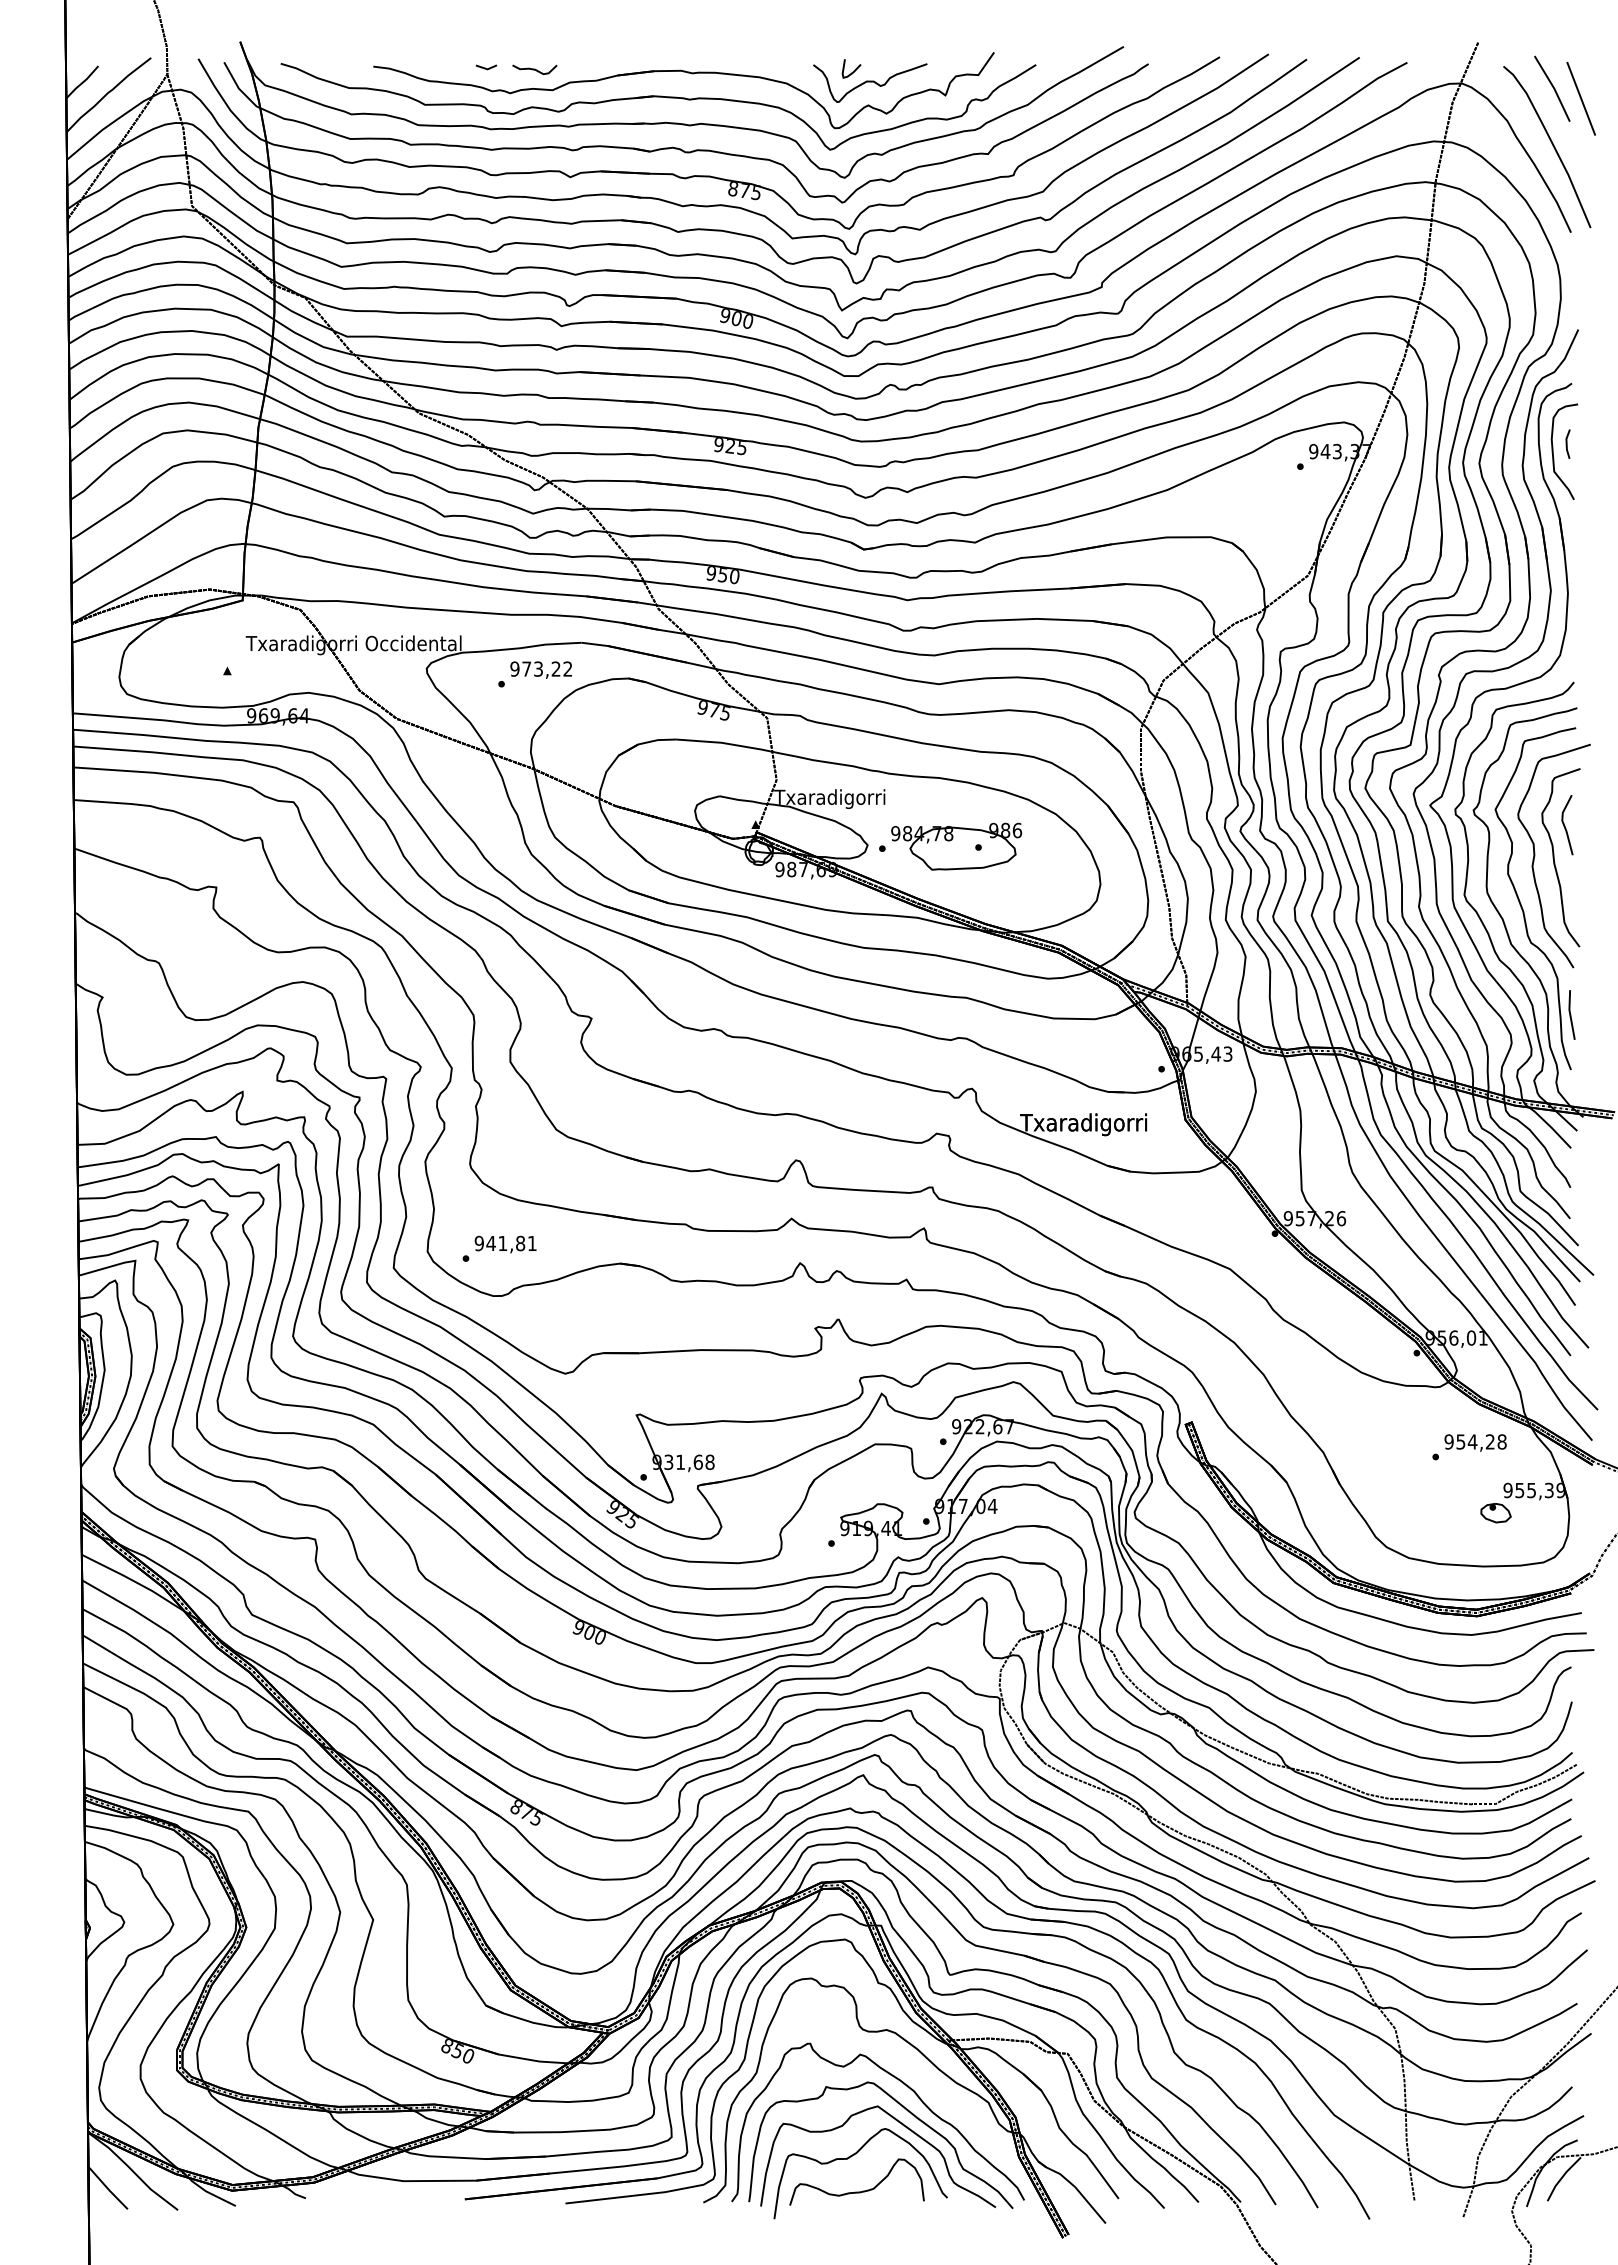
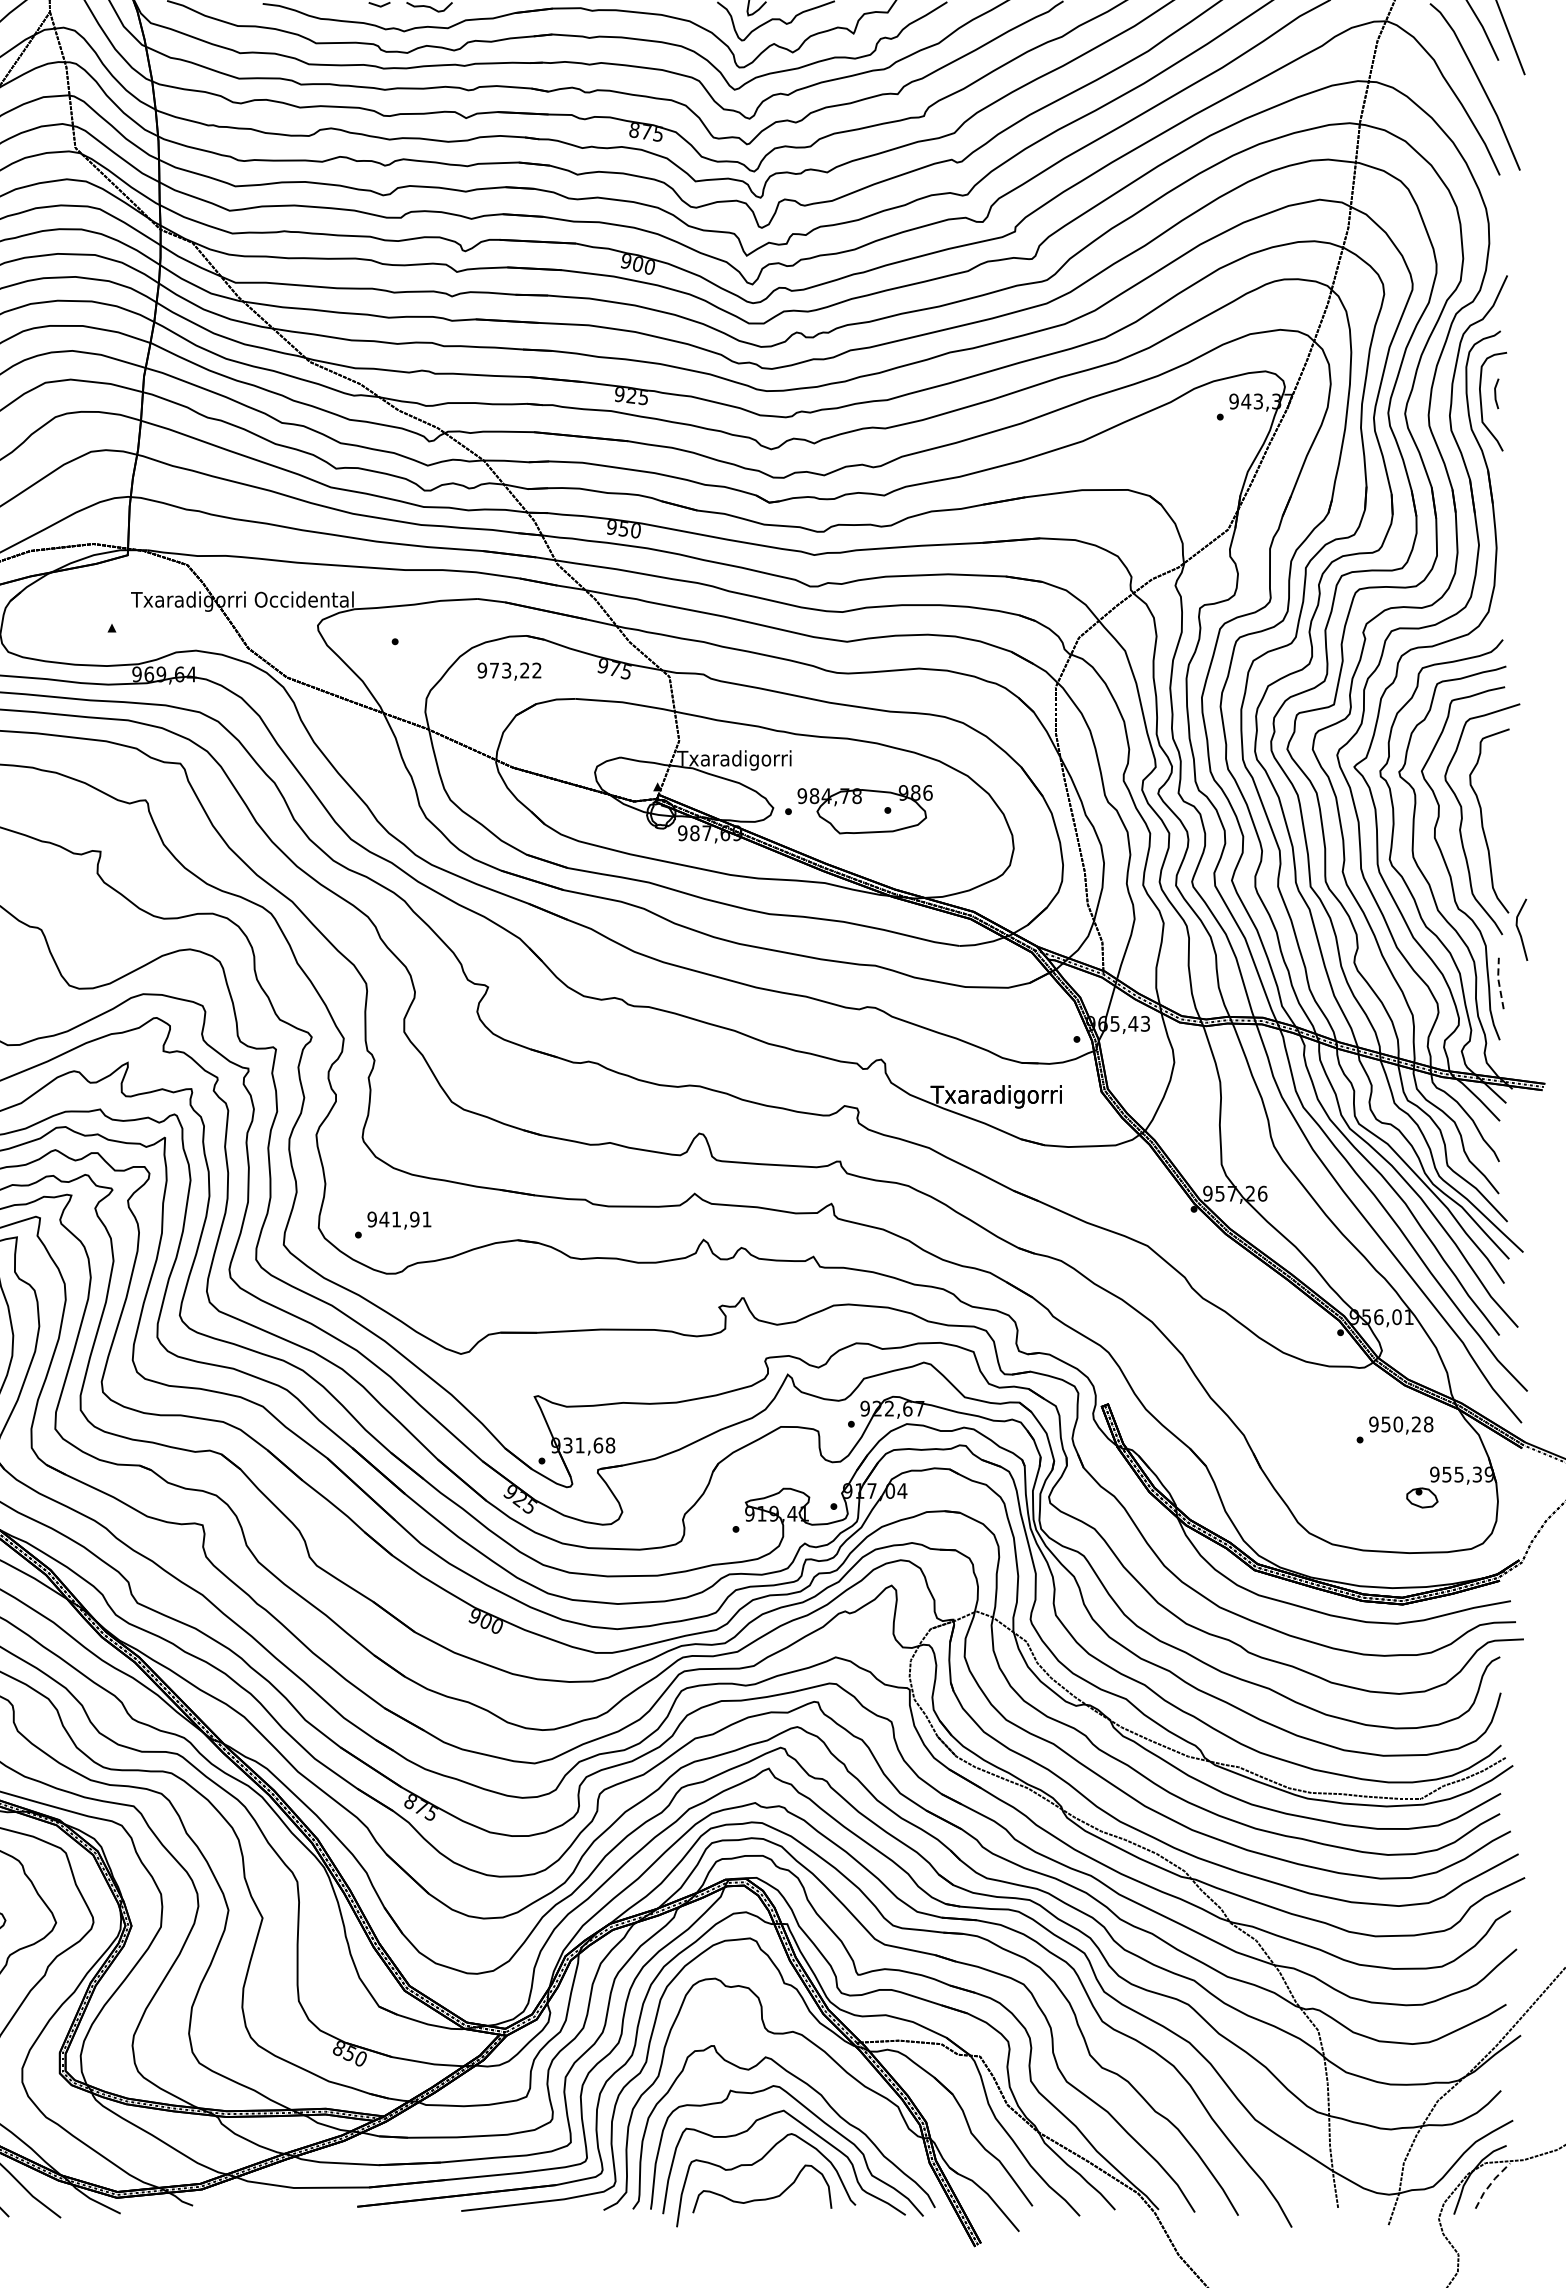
text: (540, 669) -> (508, 670), moved
line: (1565, 825) -> (1519, 930), moved
line: (1570, 1014) -> (1499, 982), solid -> dashed
text: (520, 1243) -> (414, 1219), 941,81 -> 941,91
text: (1472, 1441) -> (1398, 1423), 954,28 -> 950,28
line: (1562, 2177) -> (1491, 2184), solid -> dashed

